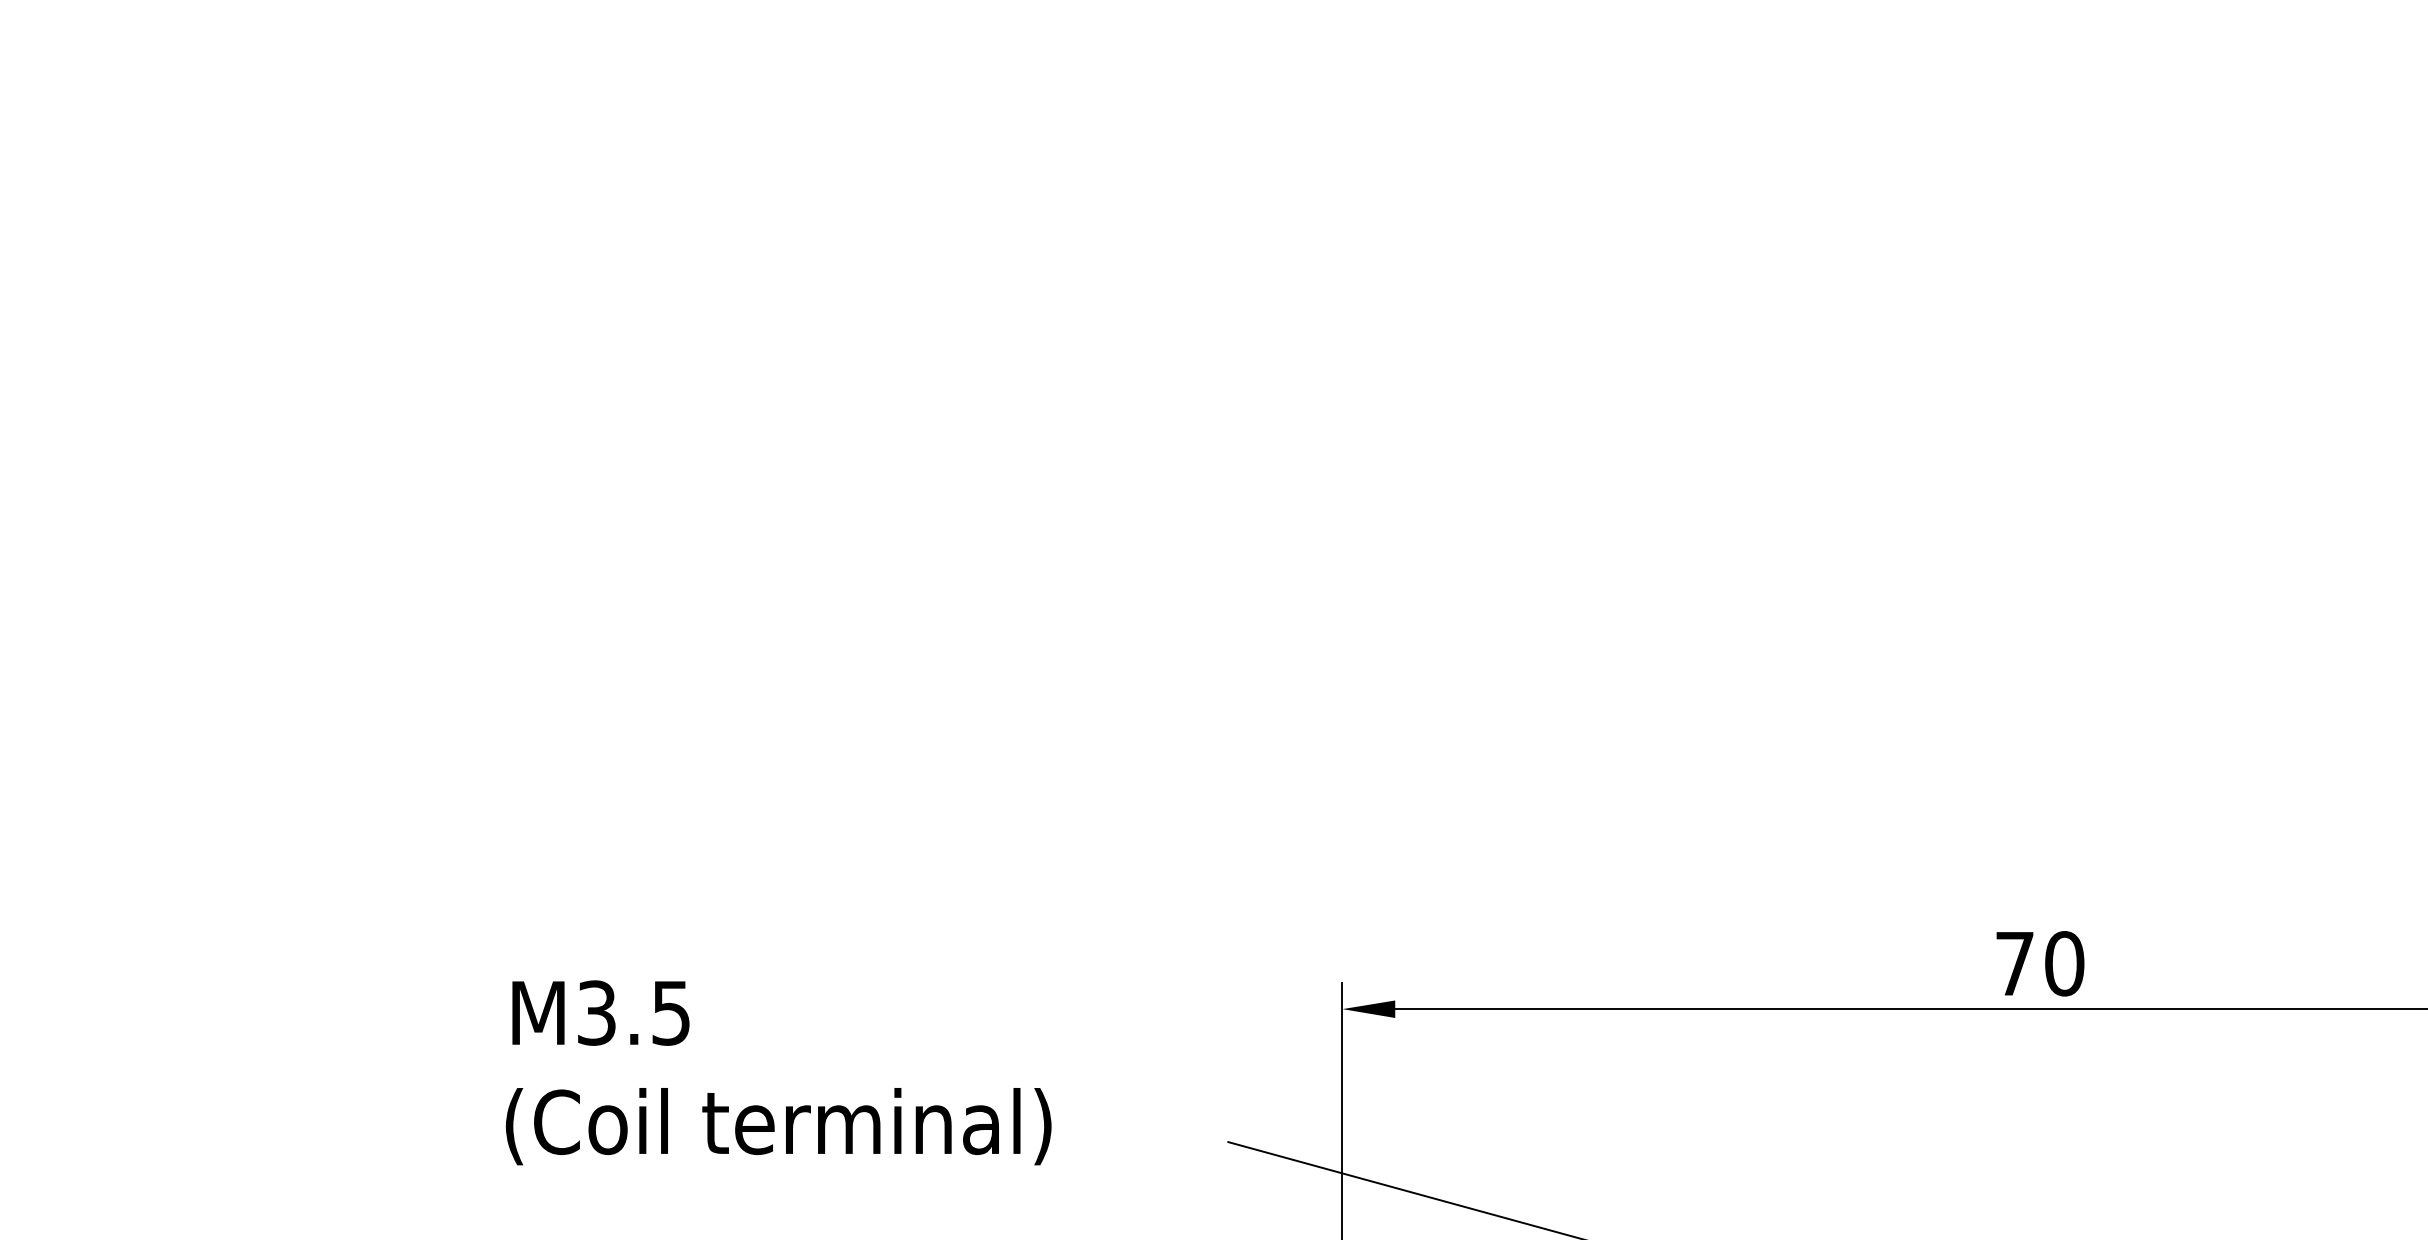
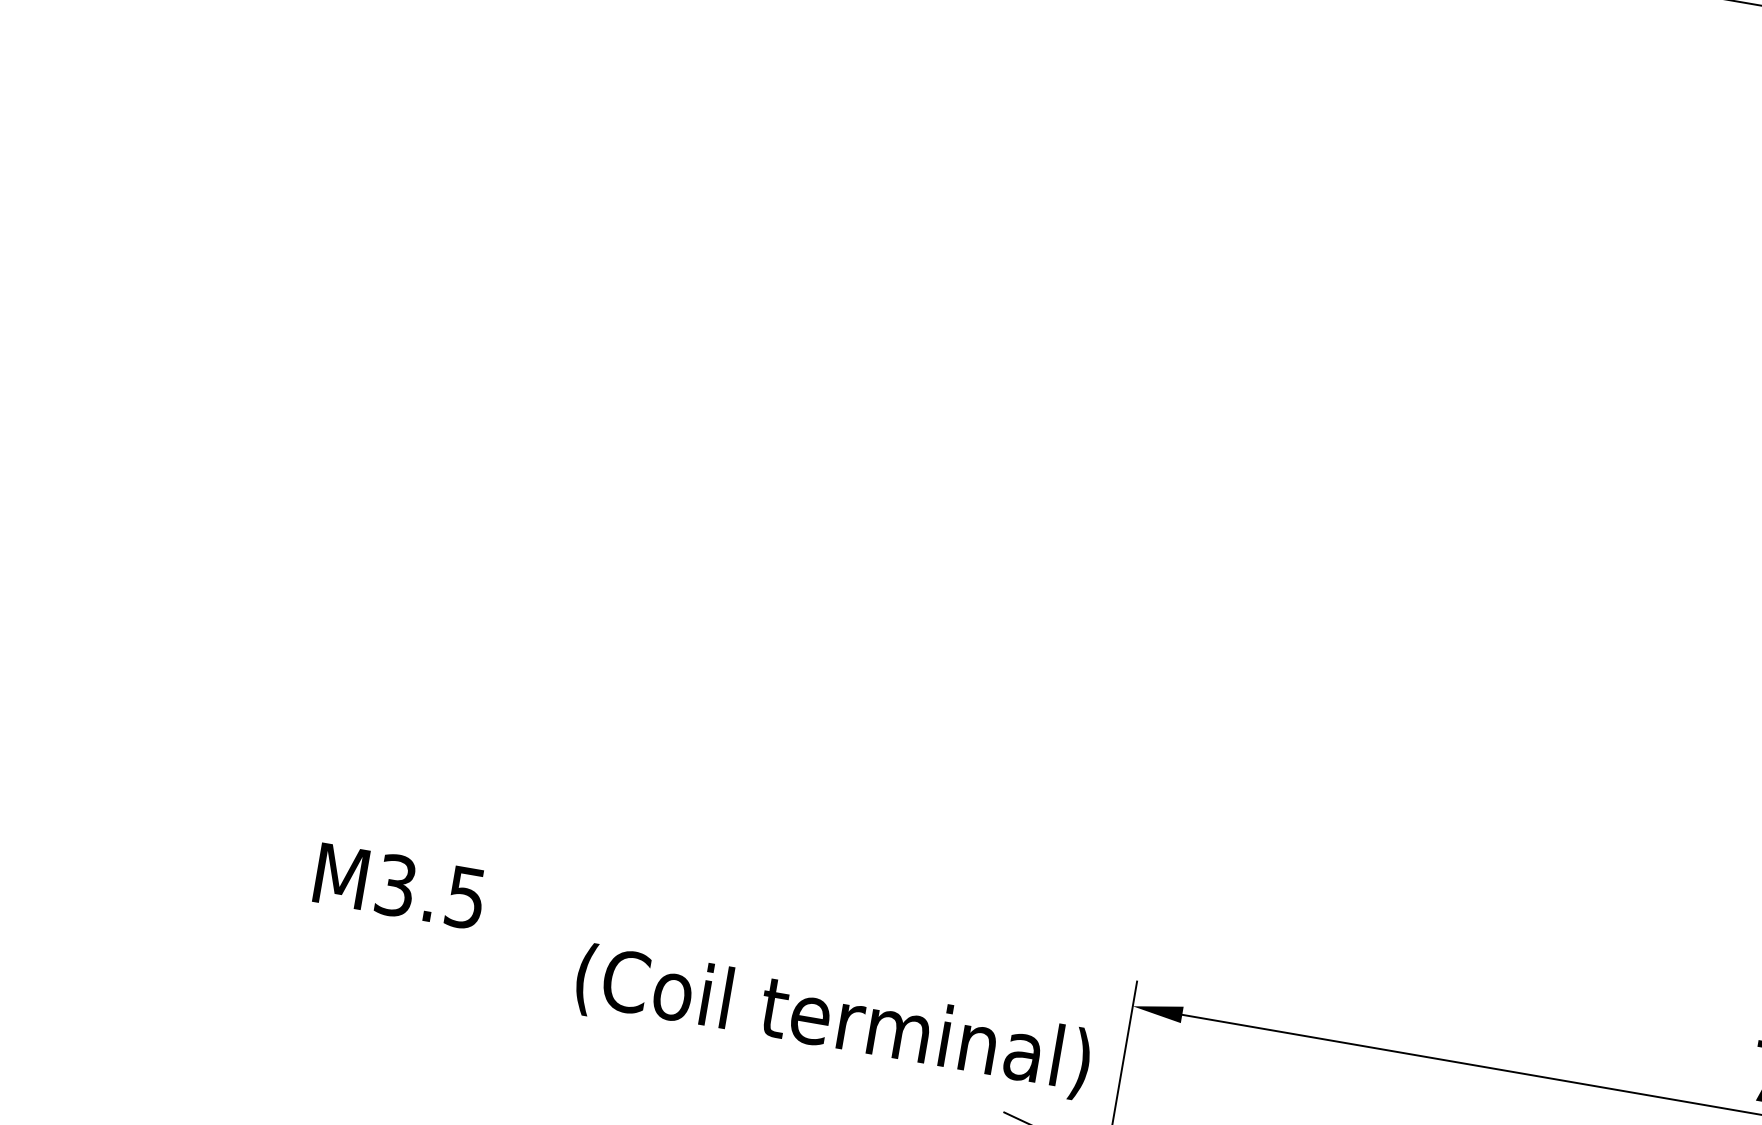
text: (600, 1012) -> (399, 885), moved
text: (778, 1126) -> (832, 1021), moved

